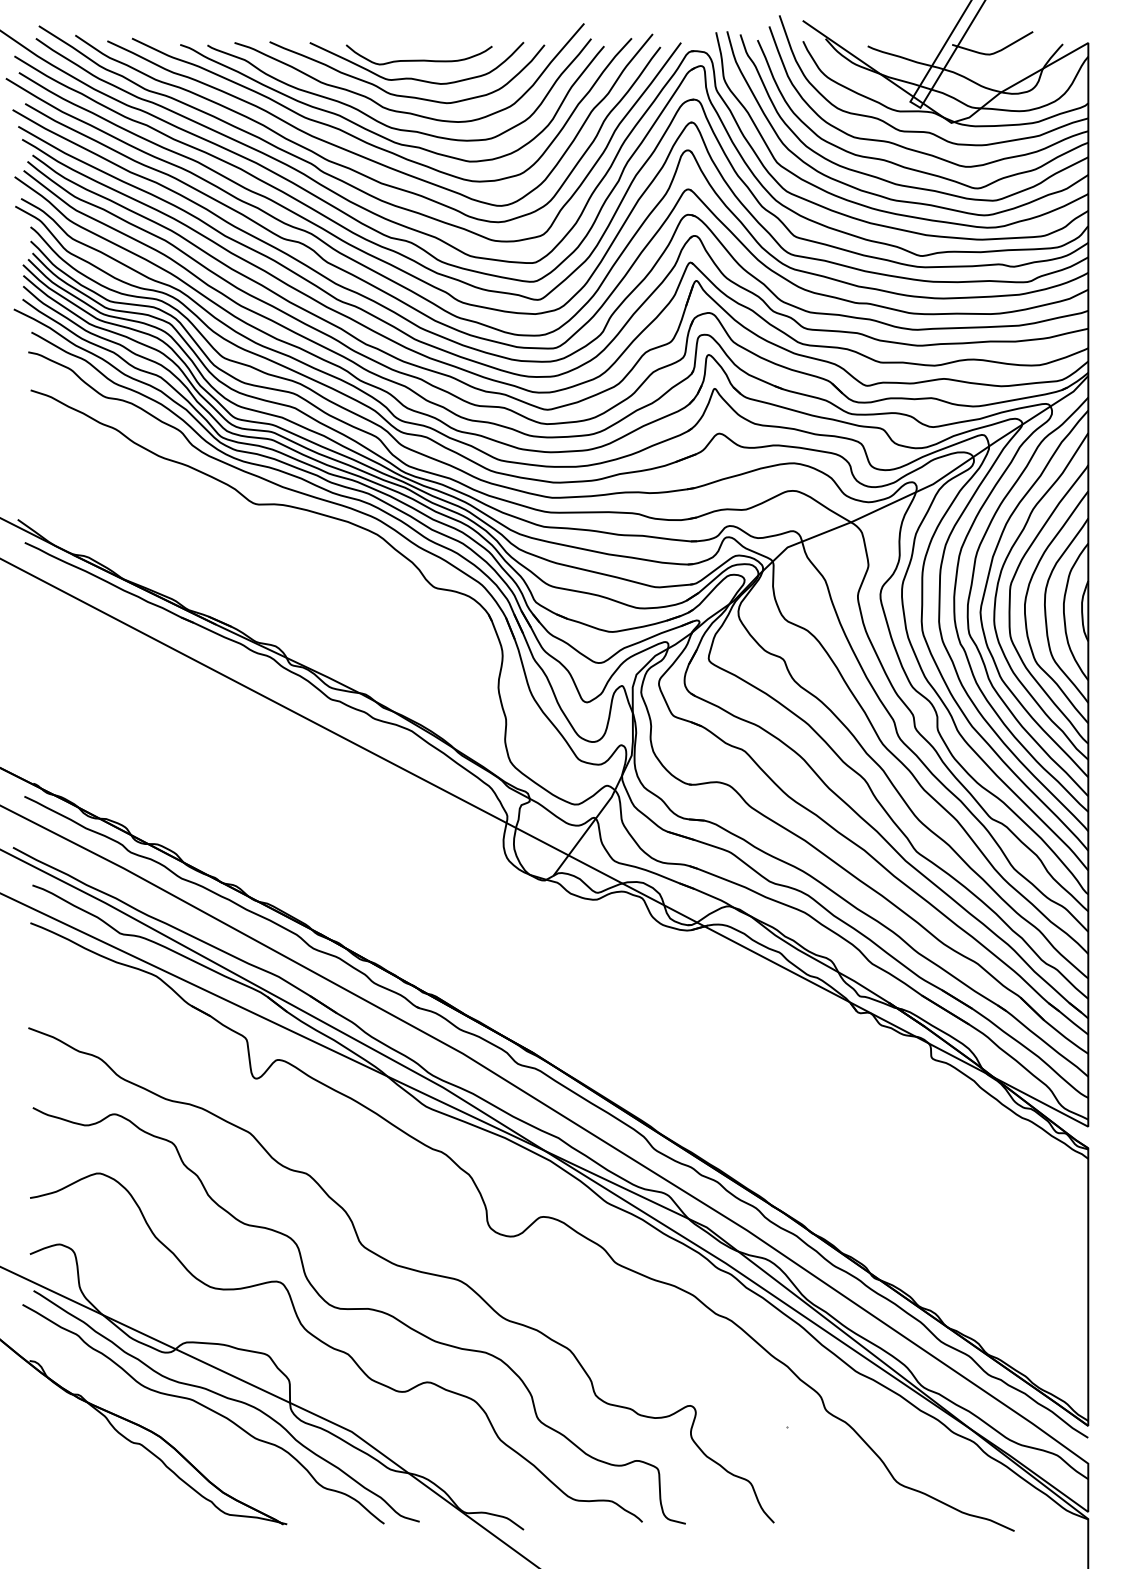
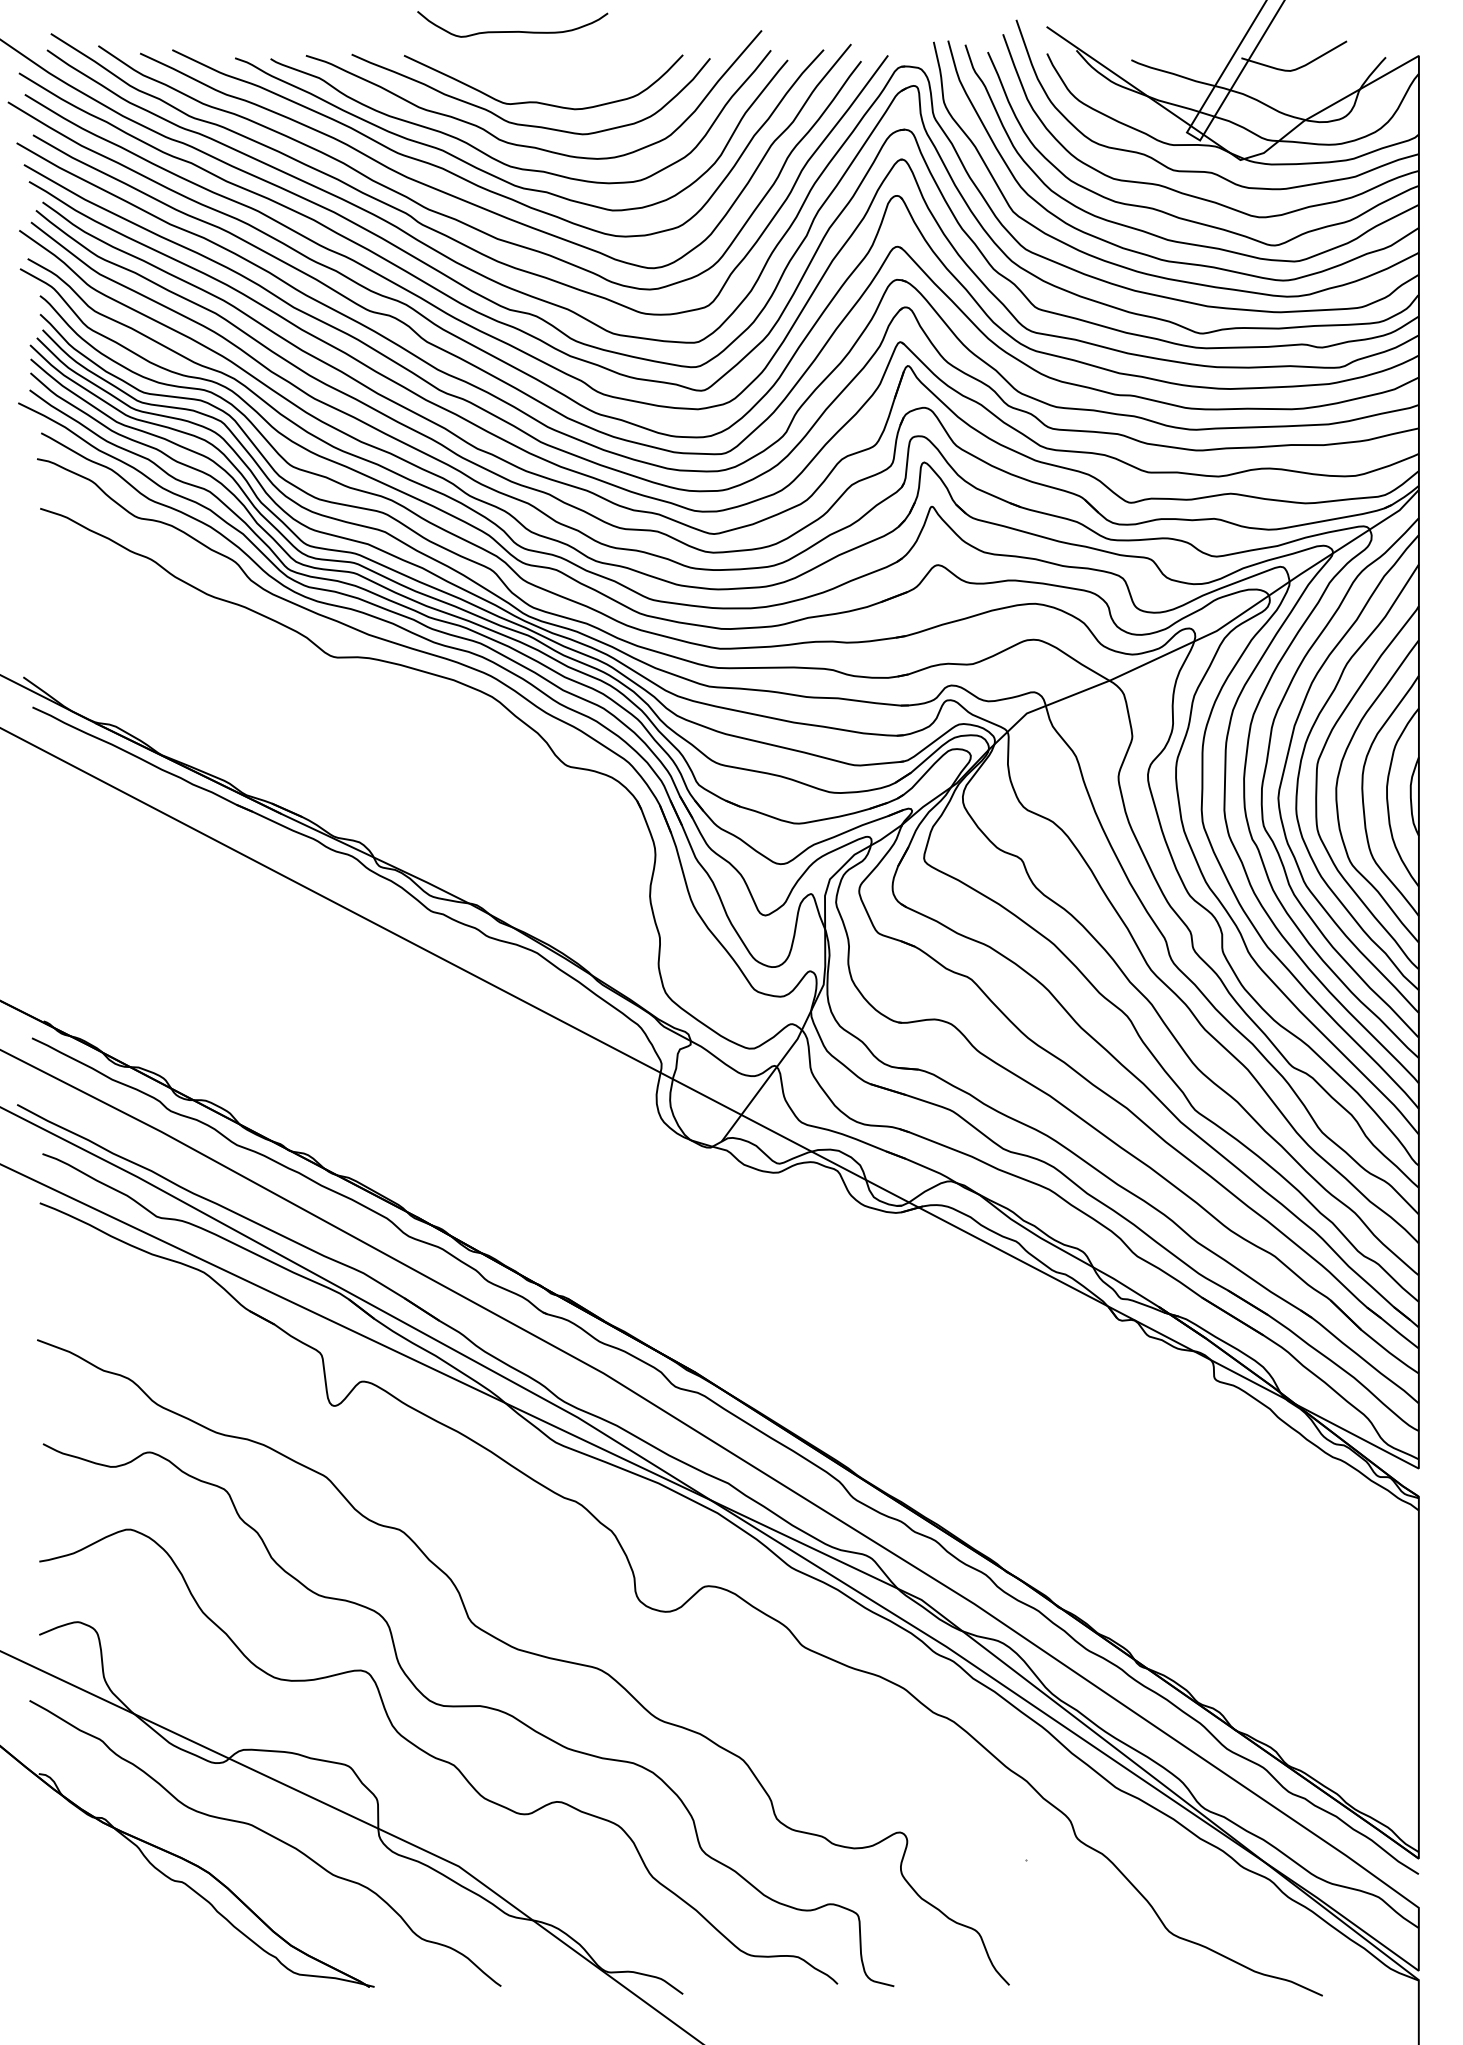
curve: (419, 60) -> (512, 31), moved
curve: (229, 1399) -> (299, 1824), removed

